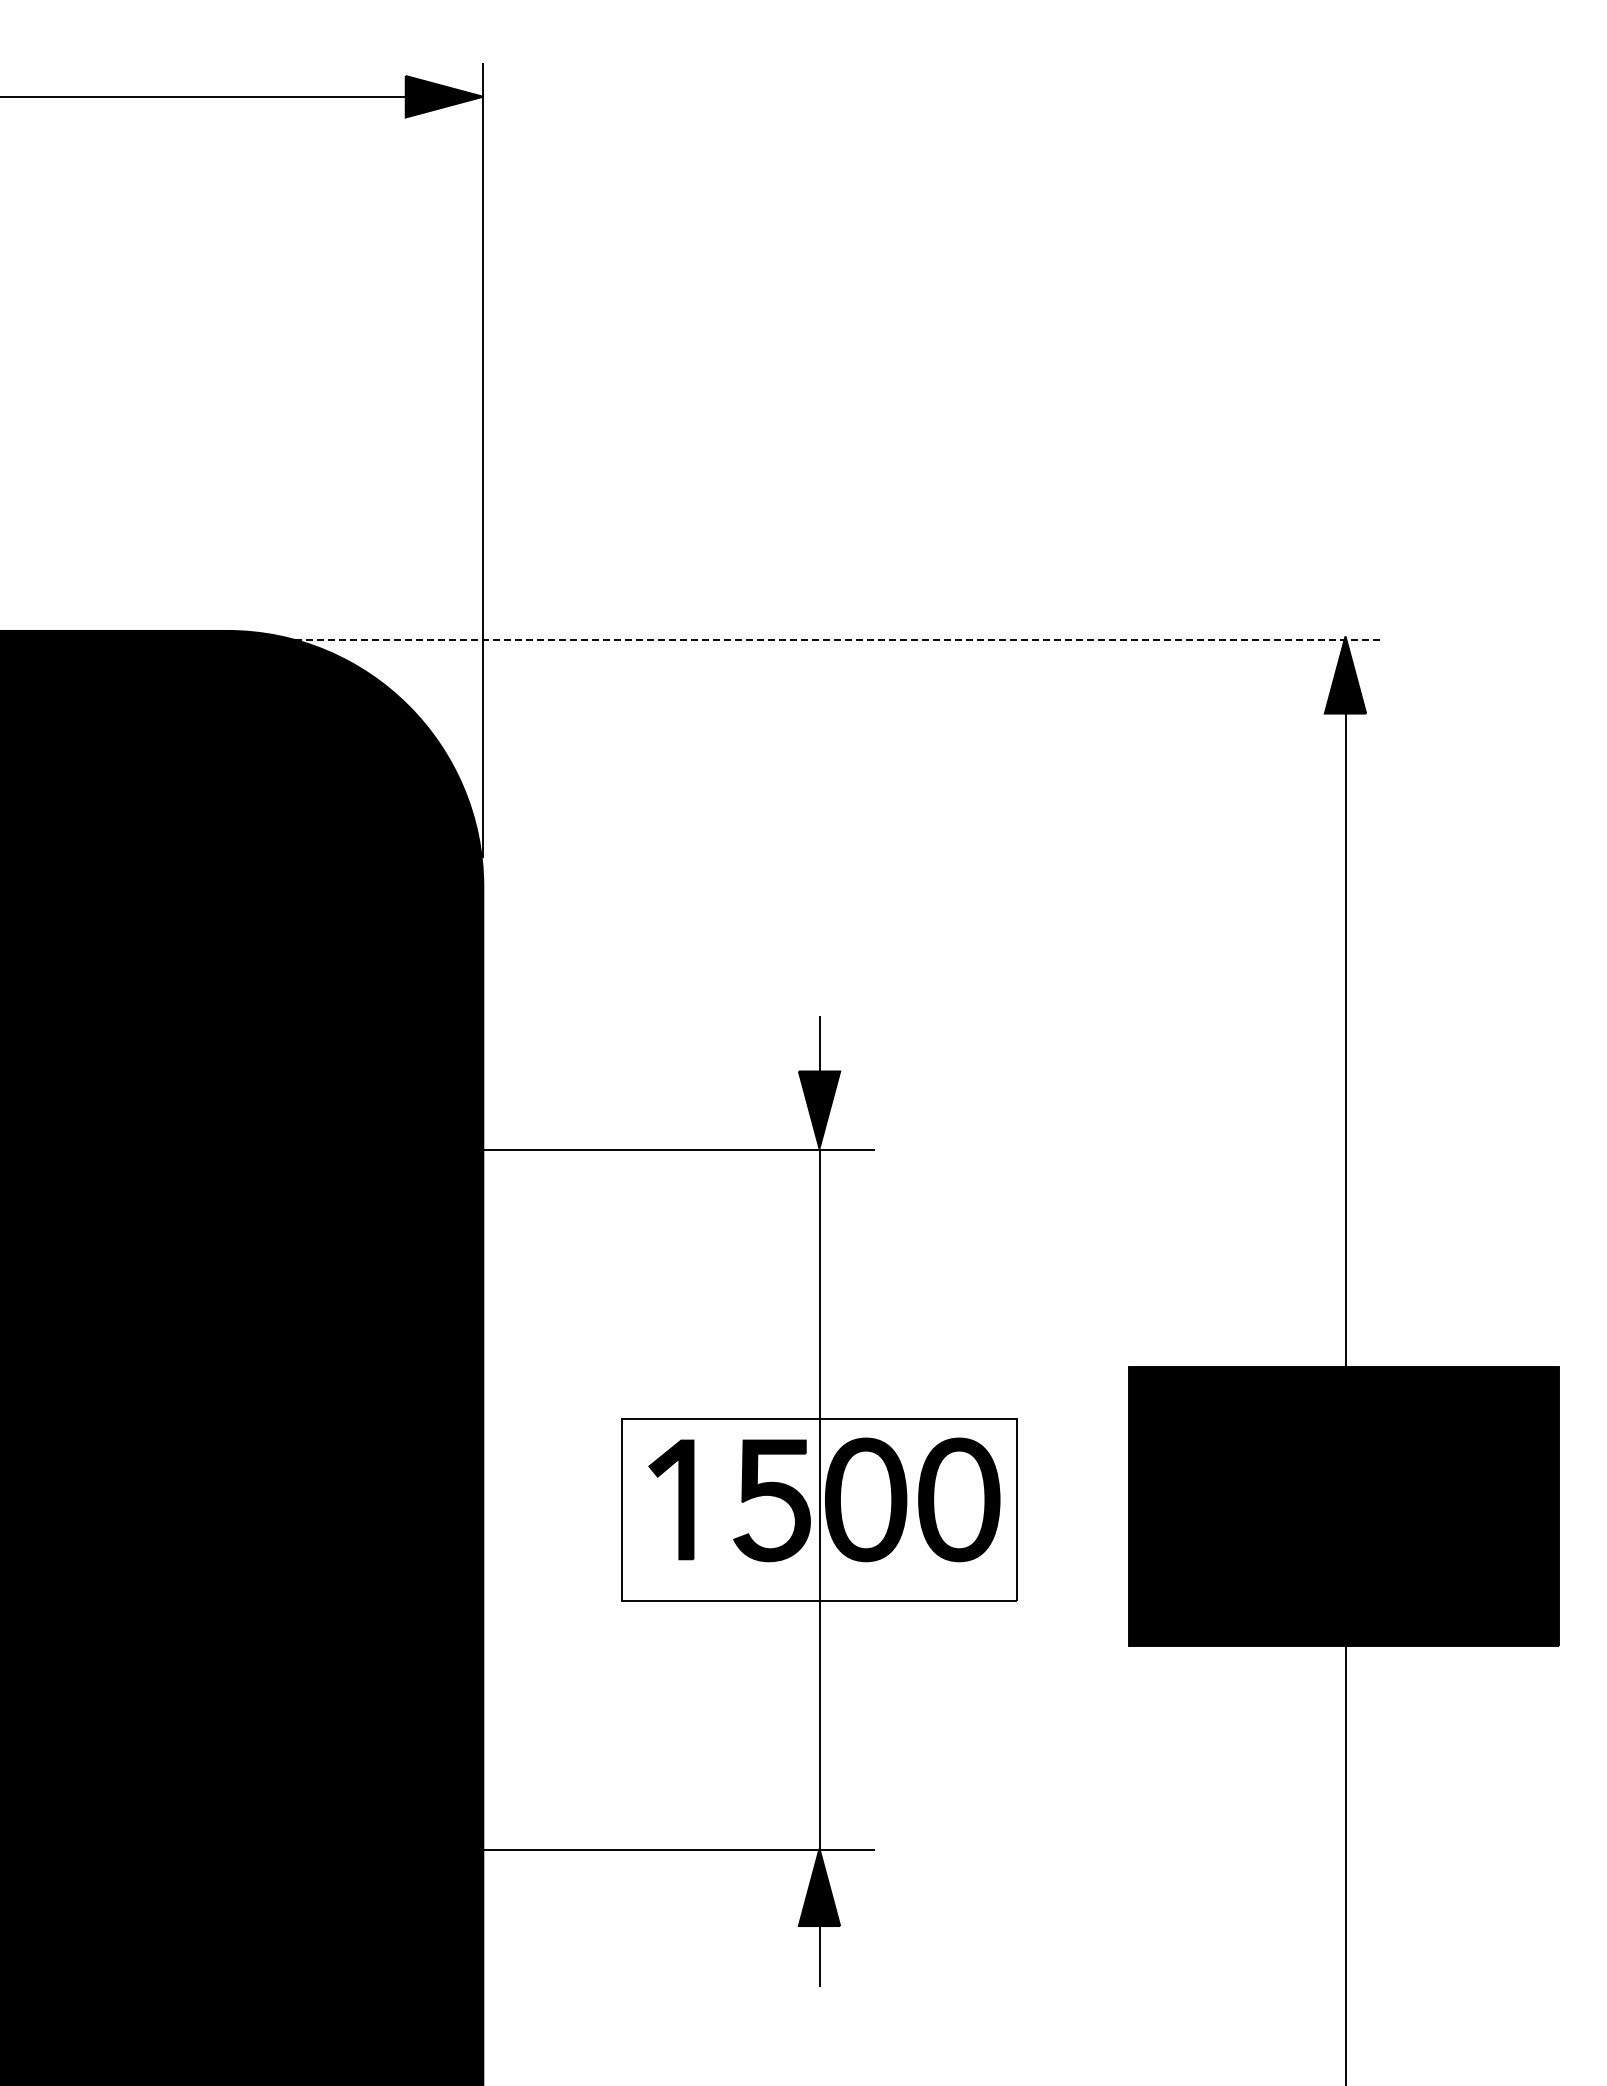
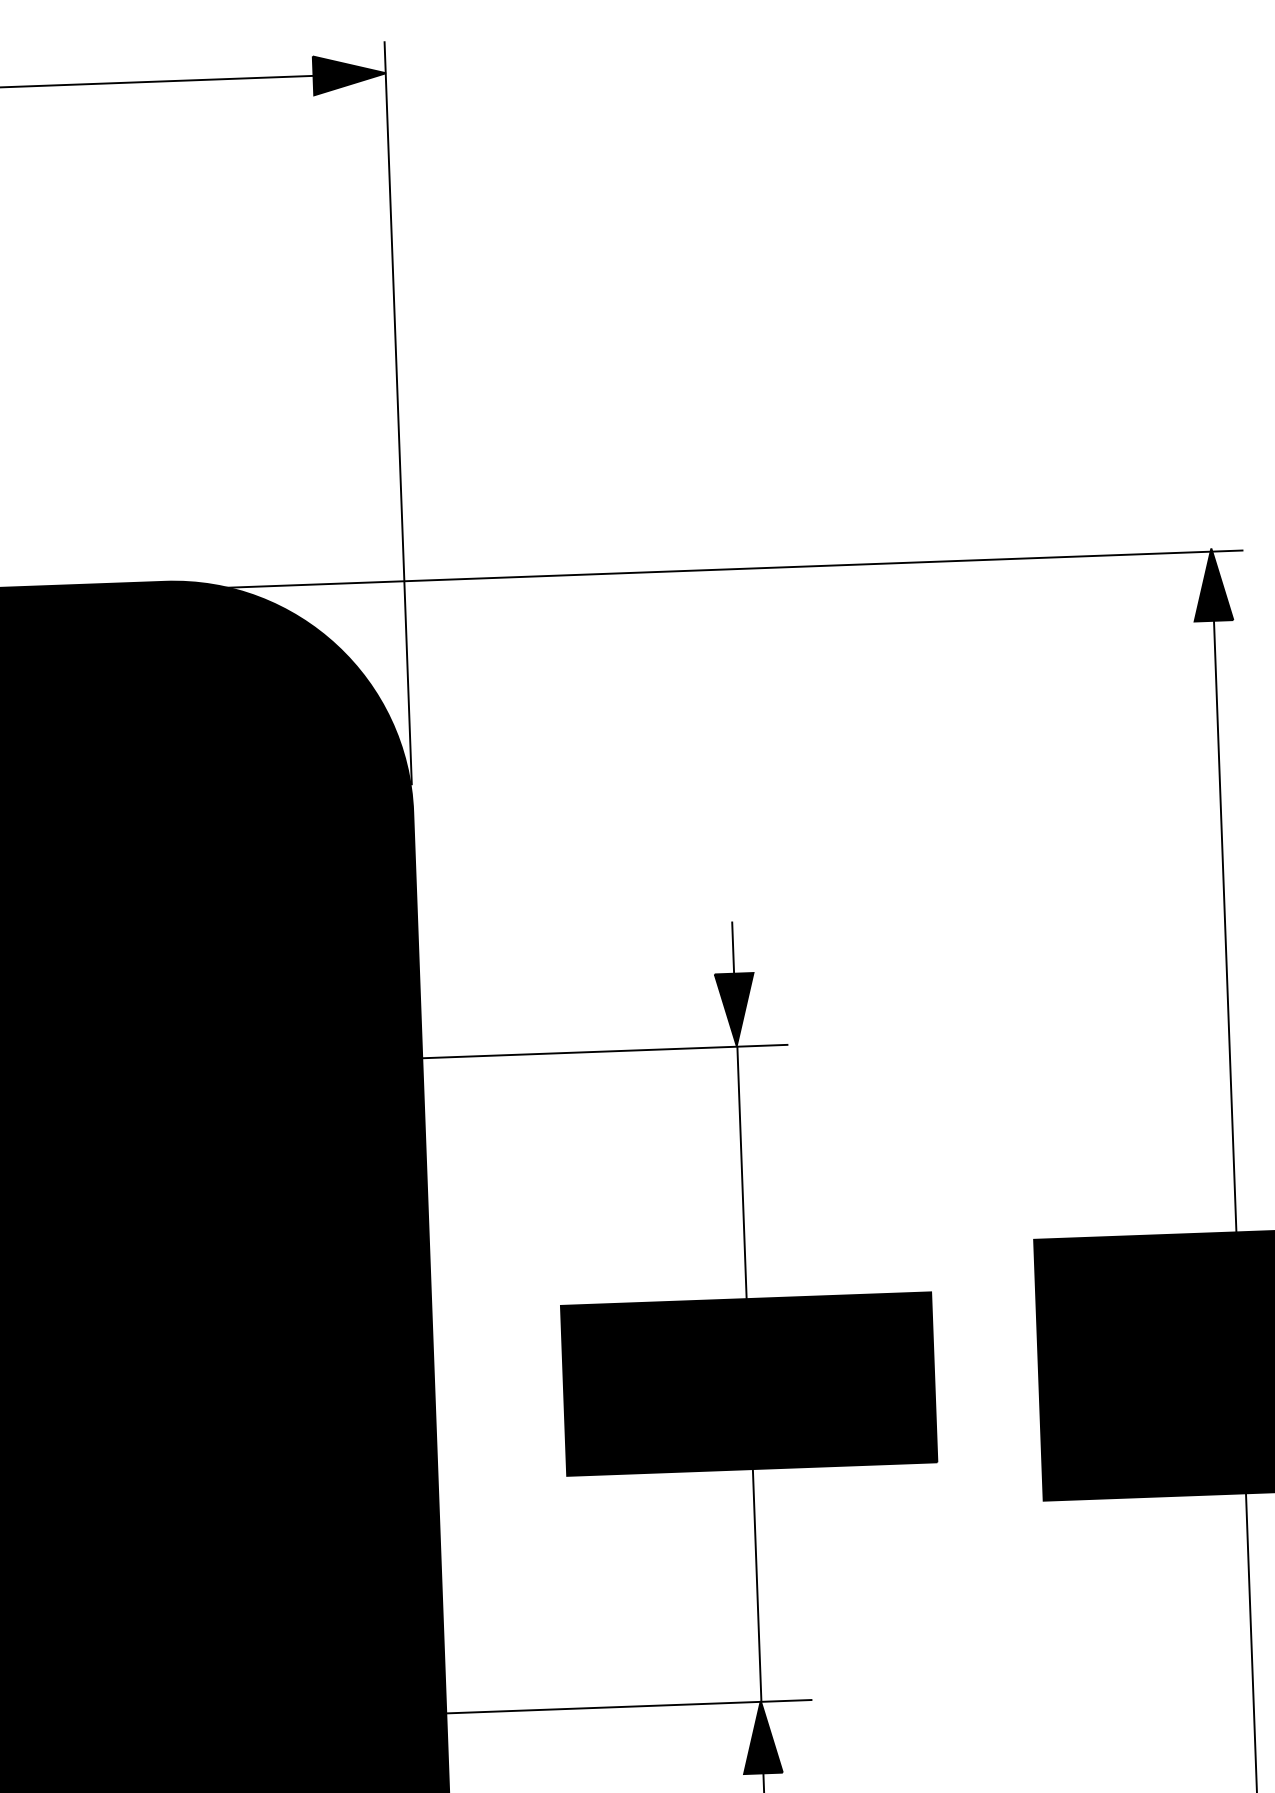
line: (807, 639) -> (708, 569), dashed -> solid
fill: (819, 1509) -> (749, 1383), added

